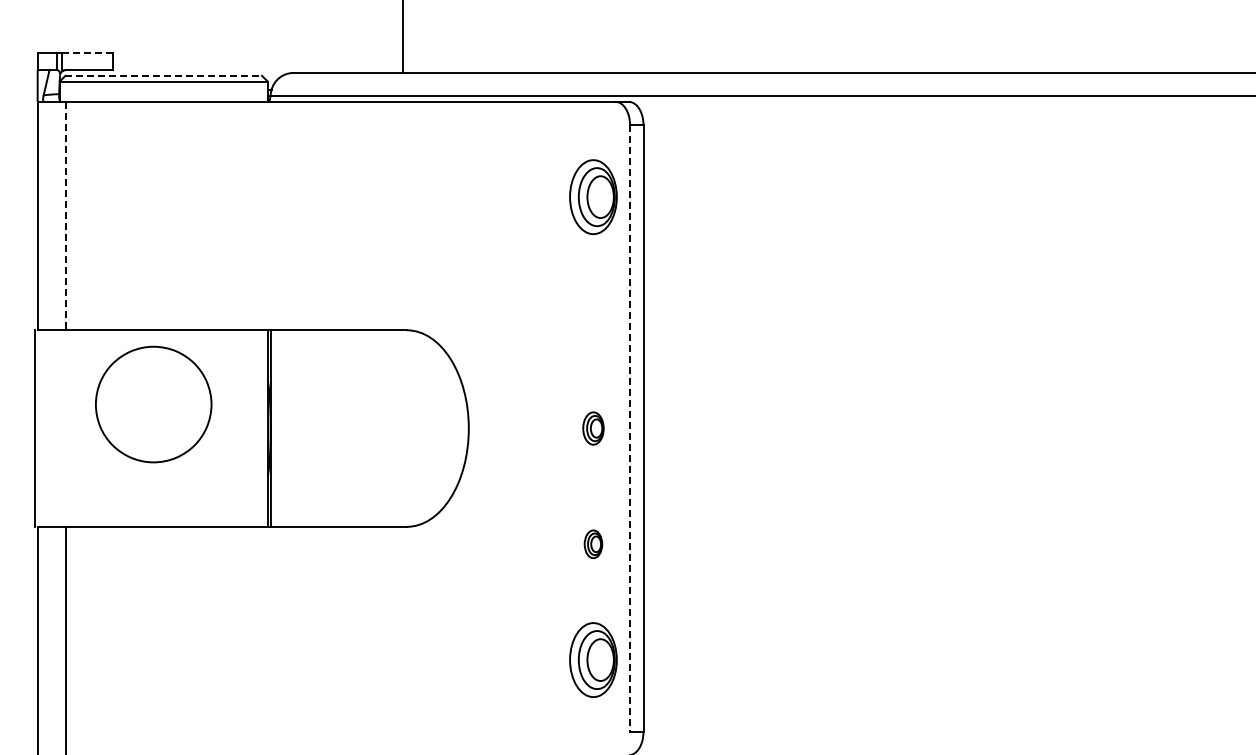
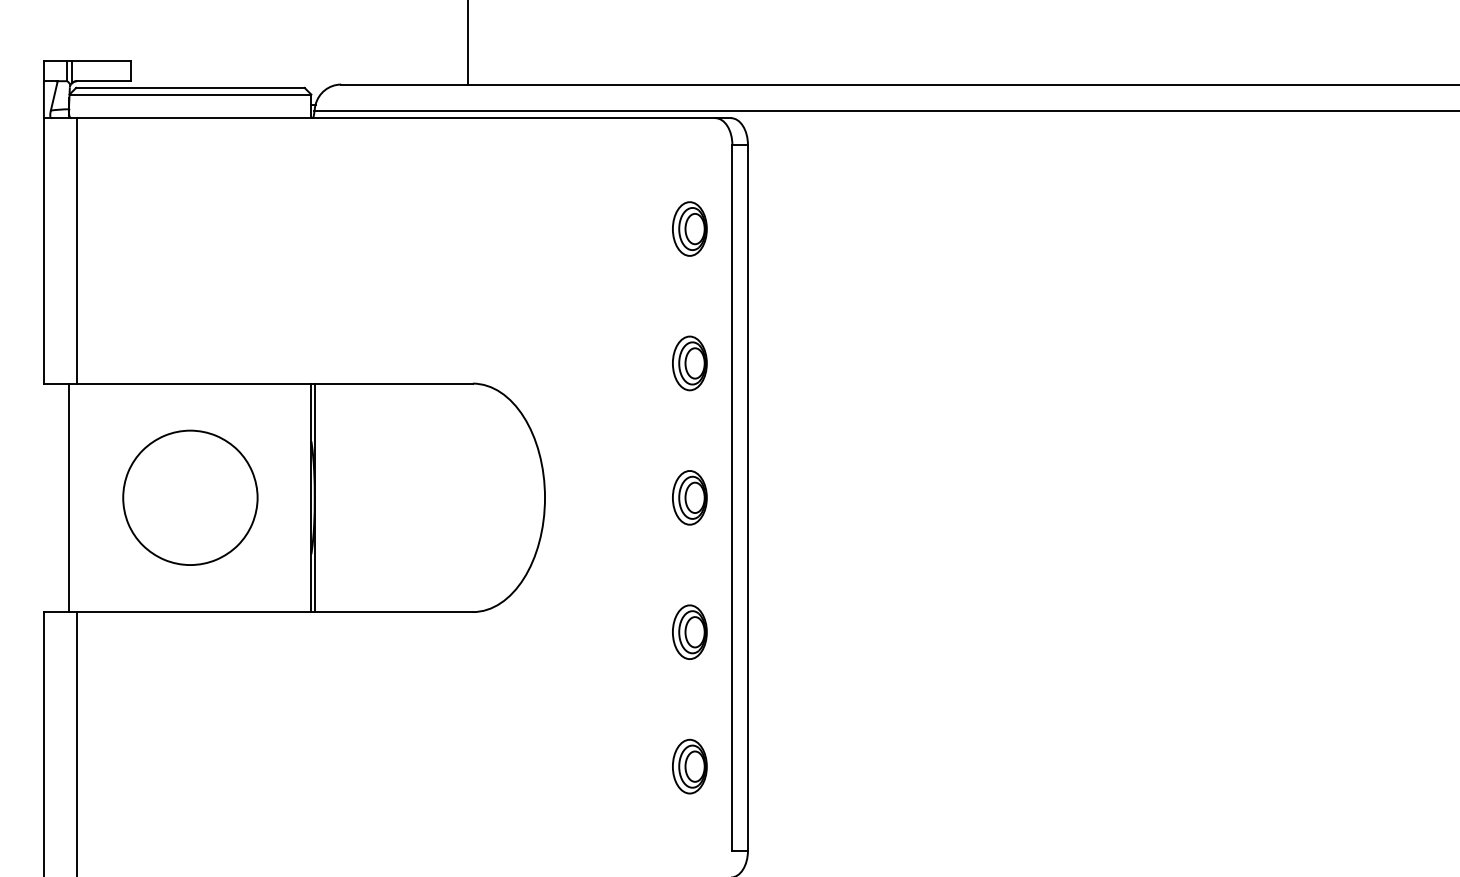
line: (87, 52) -> (101, 60), dashed -> solid
line: (164, 75) -> (191, 87), dashed -> solid
part: (593, 197) -> (689, 229), size x0.62
line: (66, 216) -> (77, 251), dashed -> solid
part: (593, 312) -> (689, 362), added
part: (153, 404) -> (190, 497), moved
line: (34, 428) -> (69, 497), moved
part: (593, 428) -> (689, 497), size x1.43
line: (630, 428) -> (732, 497), dashed -> solid
part: (593, 544) -> (689, 632), size x1.67
part: (593, 659) -> (689, 766), size x0.62

